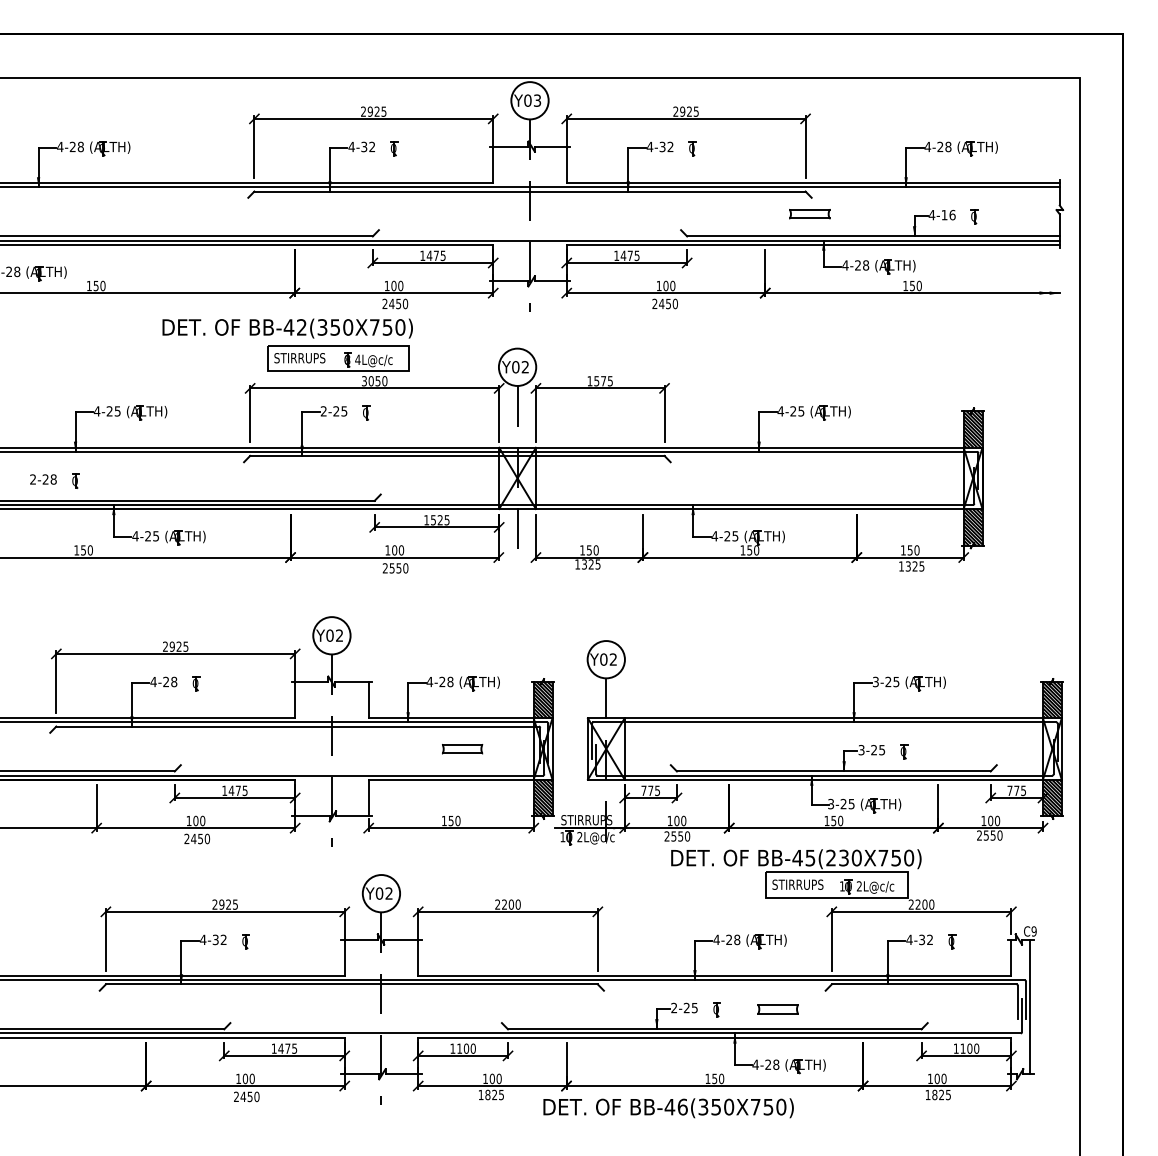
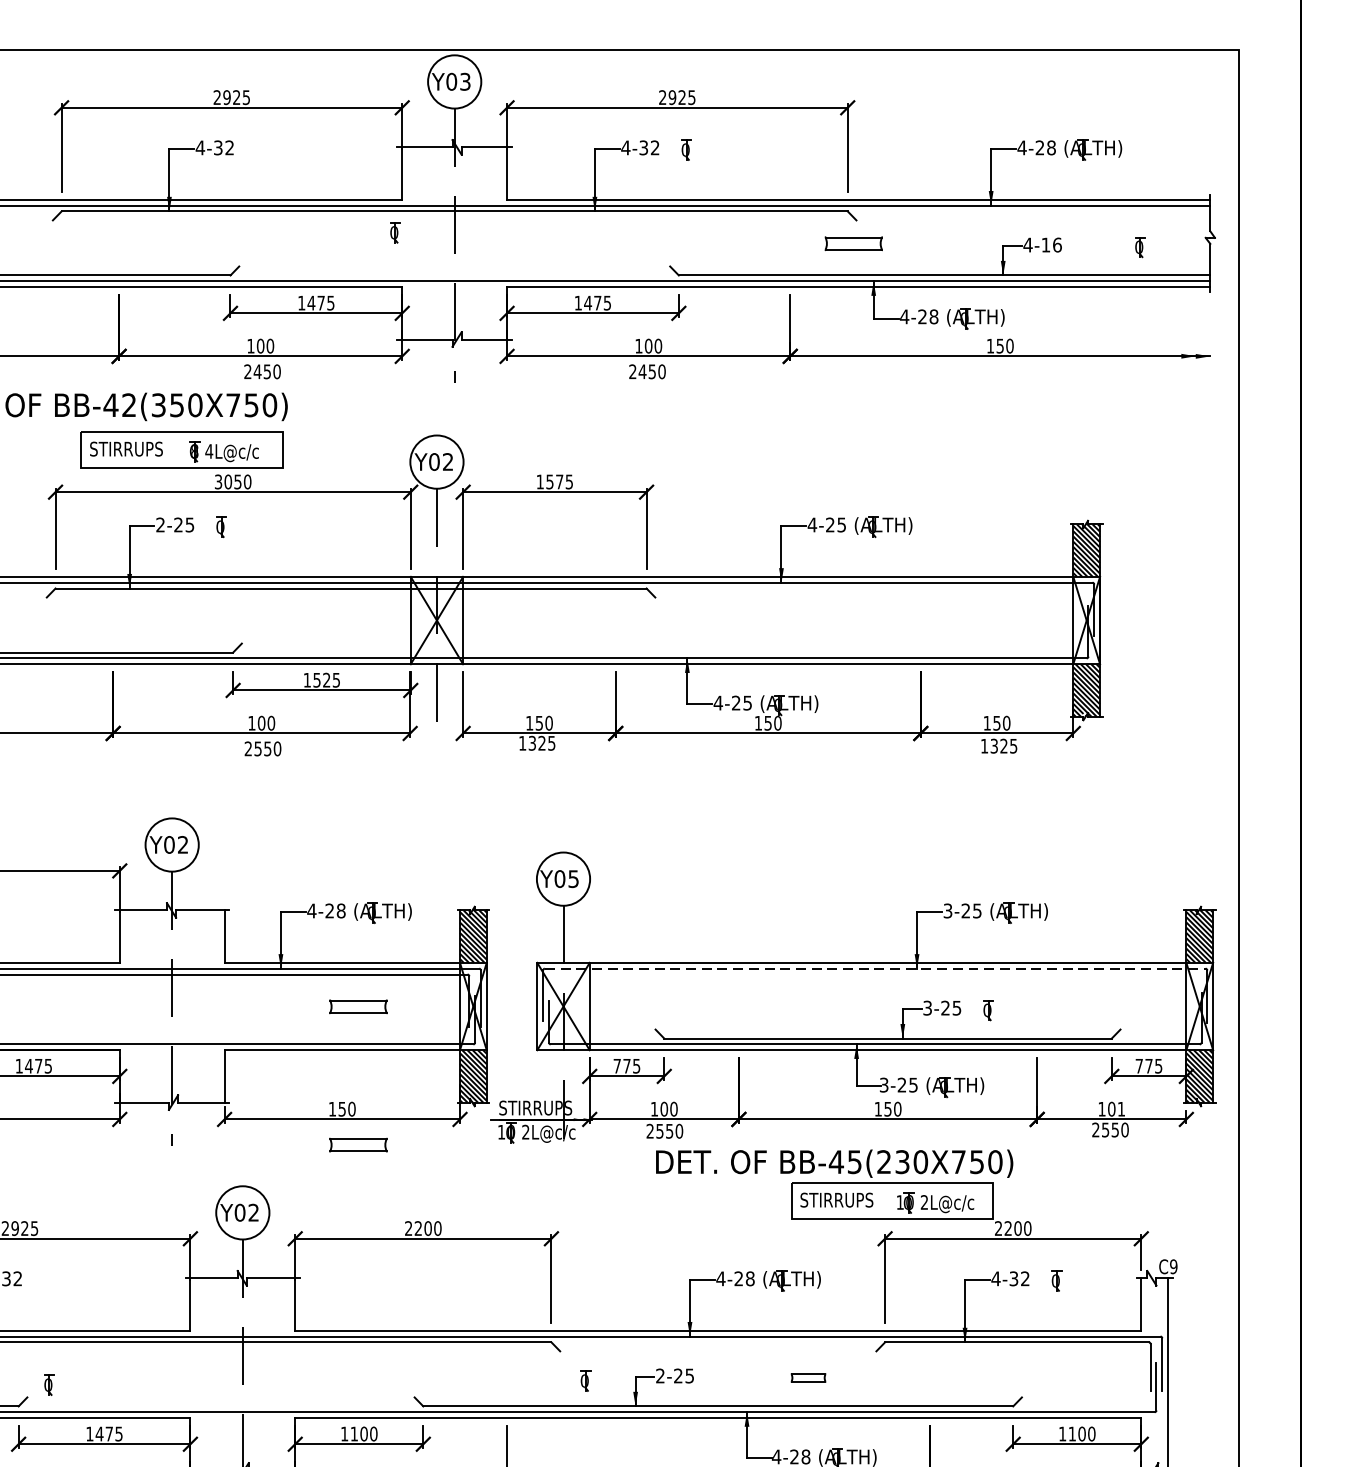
part: (394, 148) -> (395, 232), moved
part: (974, 216) -> (1140, 247), moved
text: (612, 659) -> (572, 878), Y02 -> Y05
line: (824, 722) -> (874, 968), solid -> dashed
text: (997, 820) -> (1121, 1108), 100 -> 101
part: (462, 846) -> (358, 1145), added
part: (245, 941) -> (48, 1385), moved
part: (716, 1009) -> (585, 1380), moved
part: (777, 1009) -> (807, 1378), size x0.6

